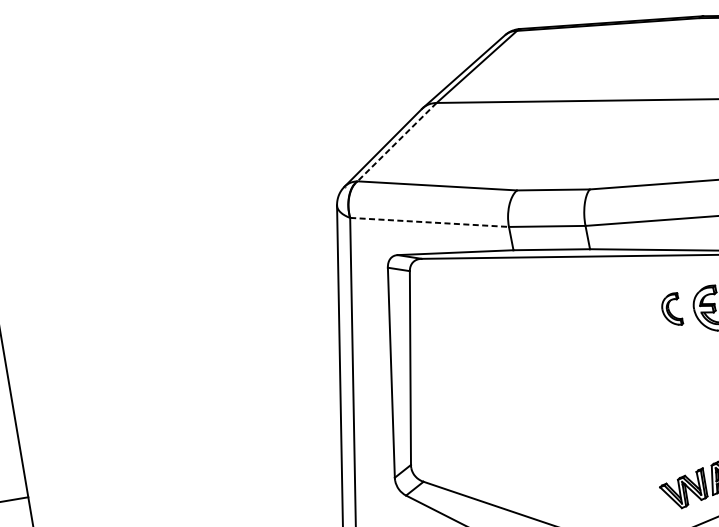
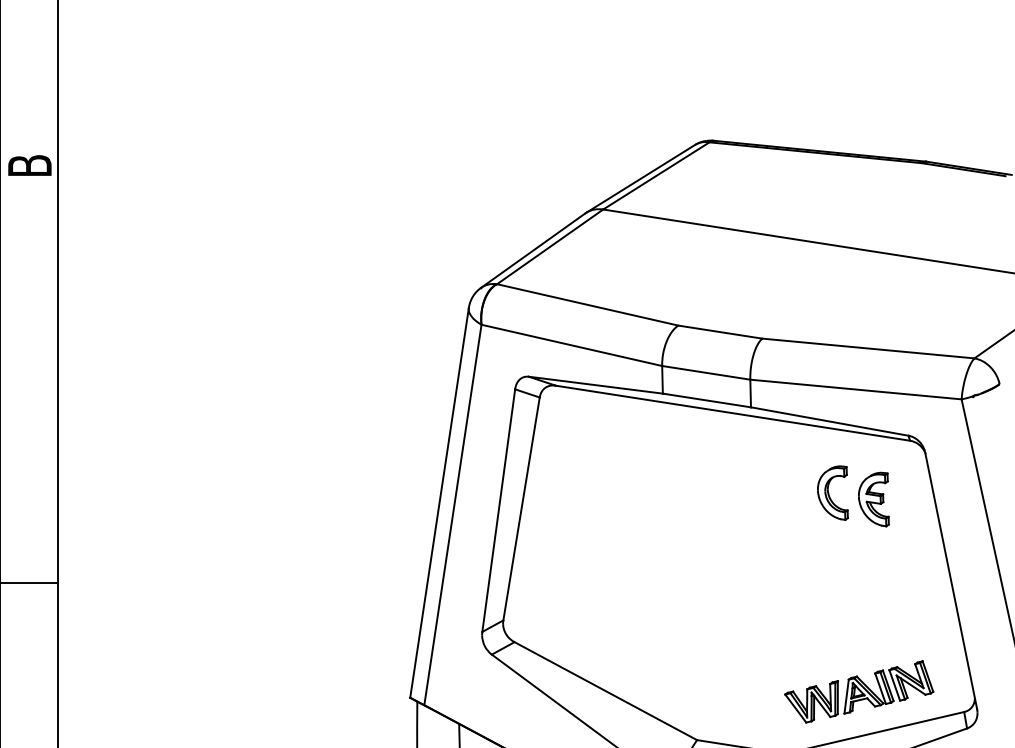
line: (397, 141) -> (550, 246), dashed -> solid
line: (429, 222) -> (571, 345), dashed -> solid
part: (671, 309) -> (832, 492), size x1.43

